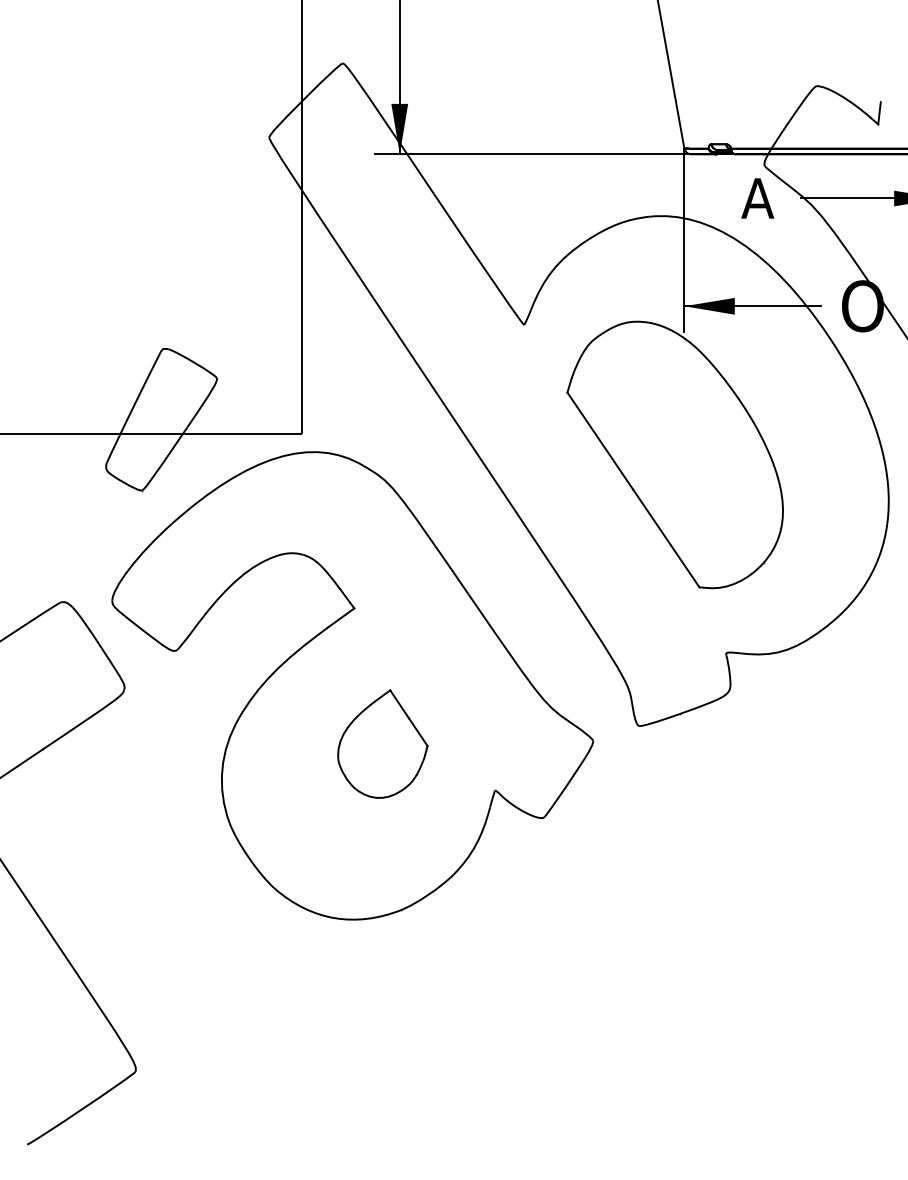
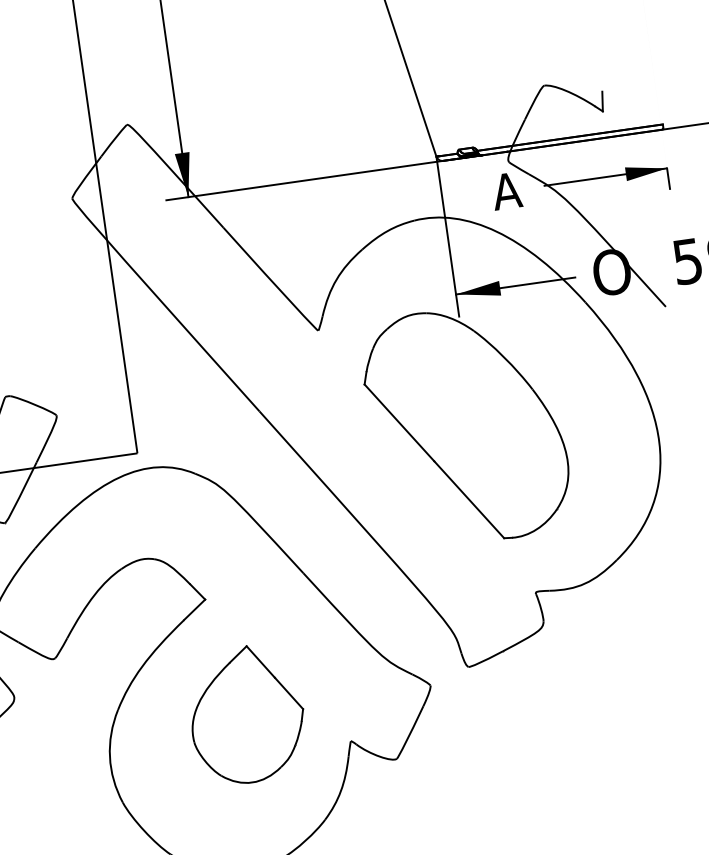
part: (382, 743) -> (246, 714), size x1.43

